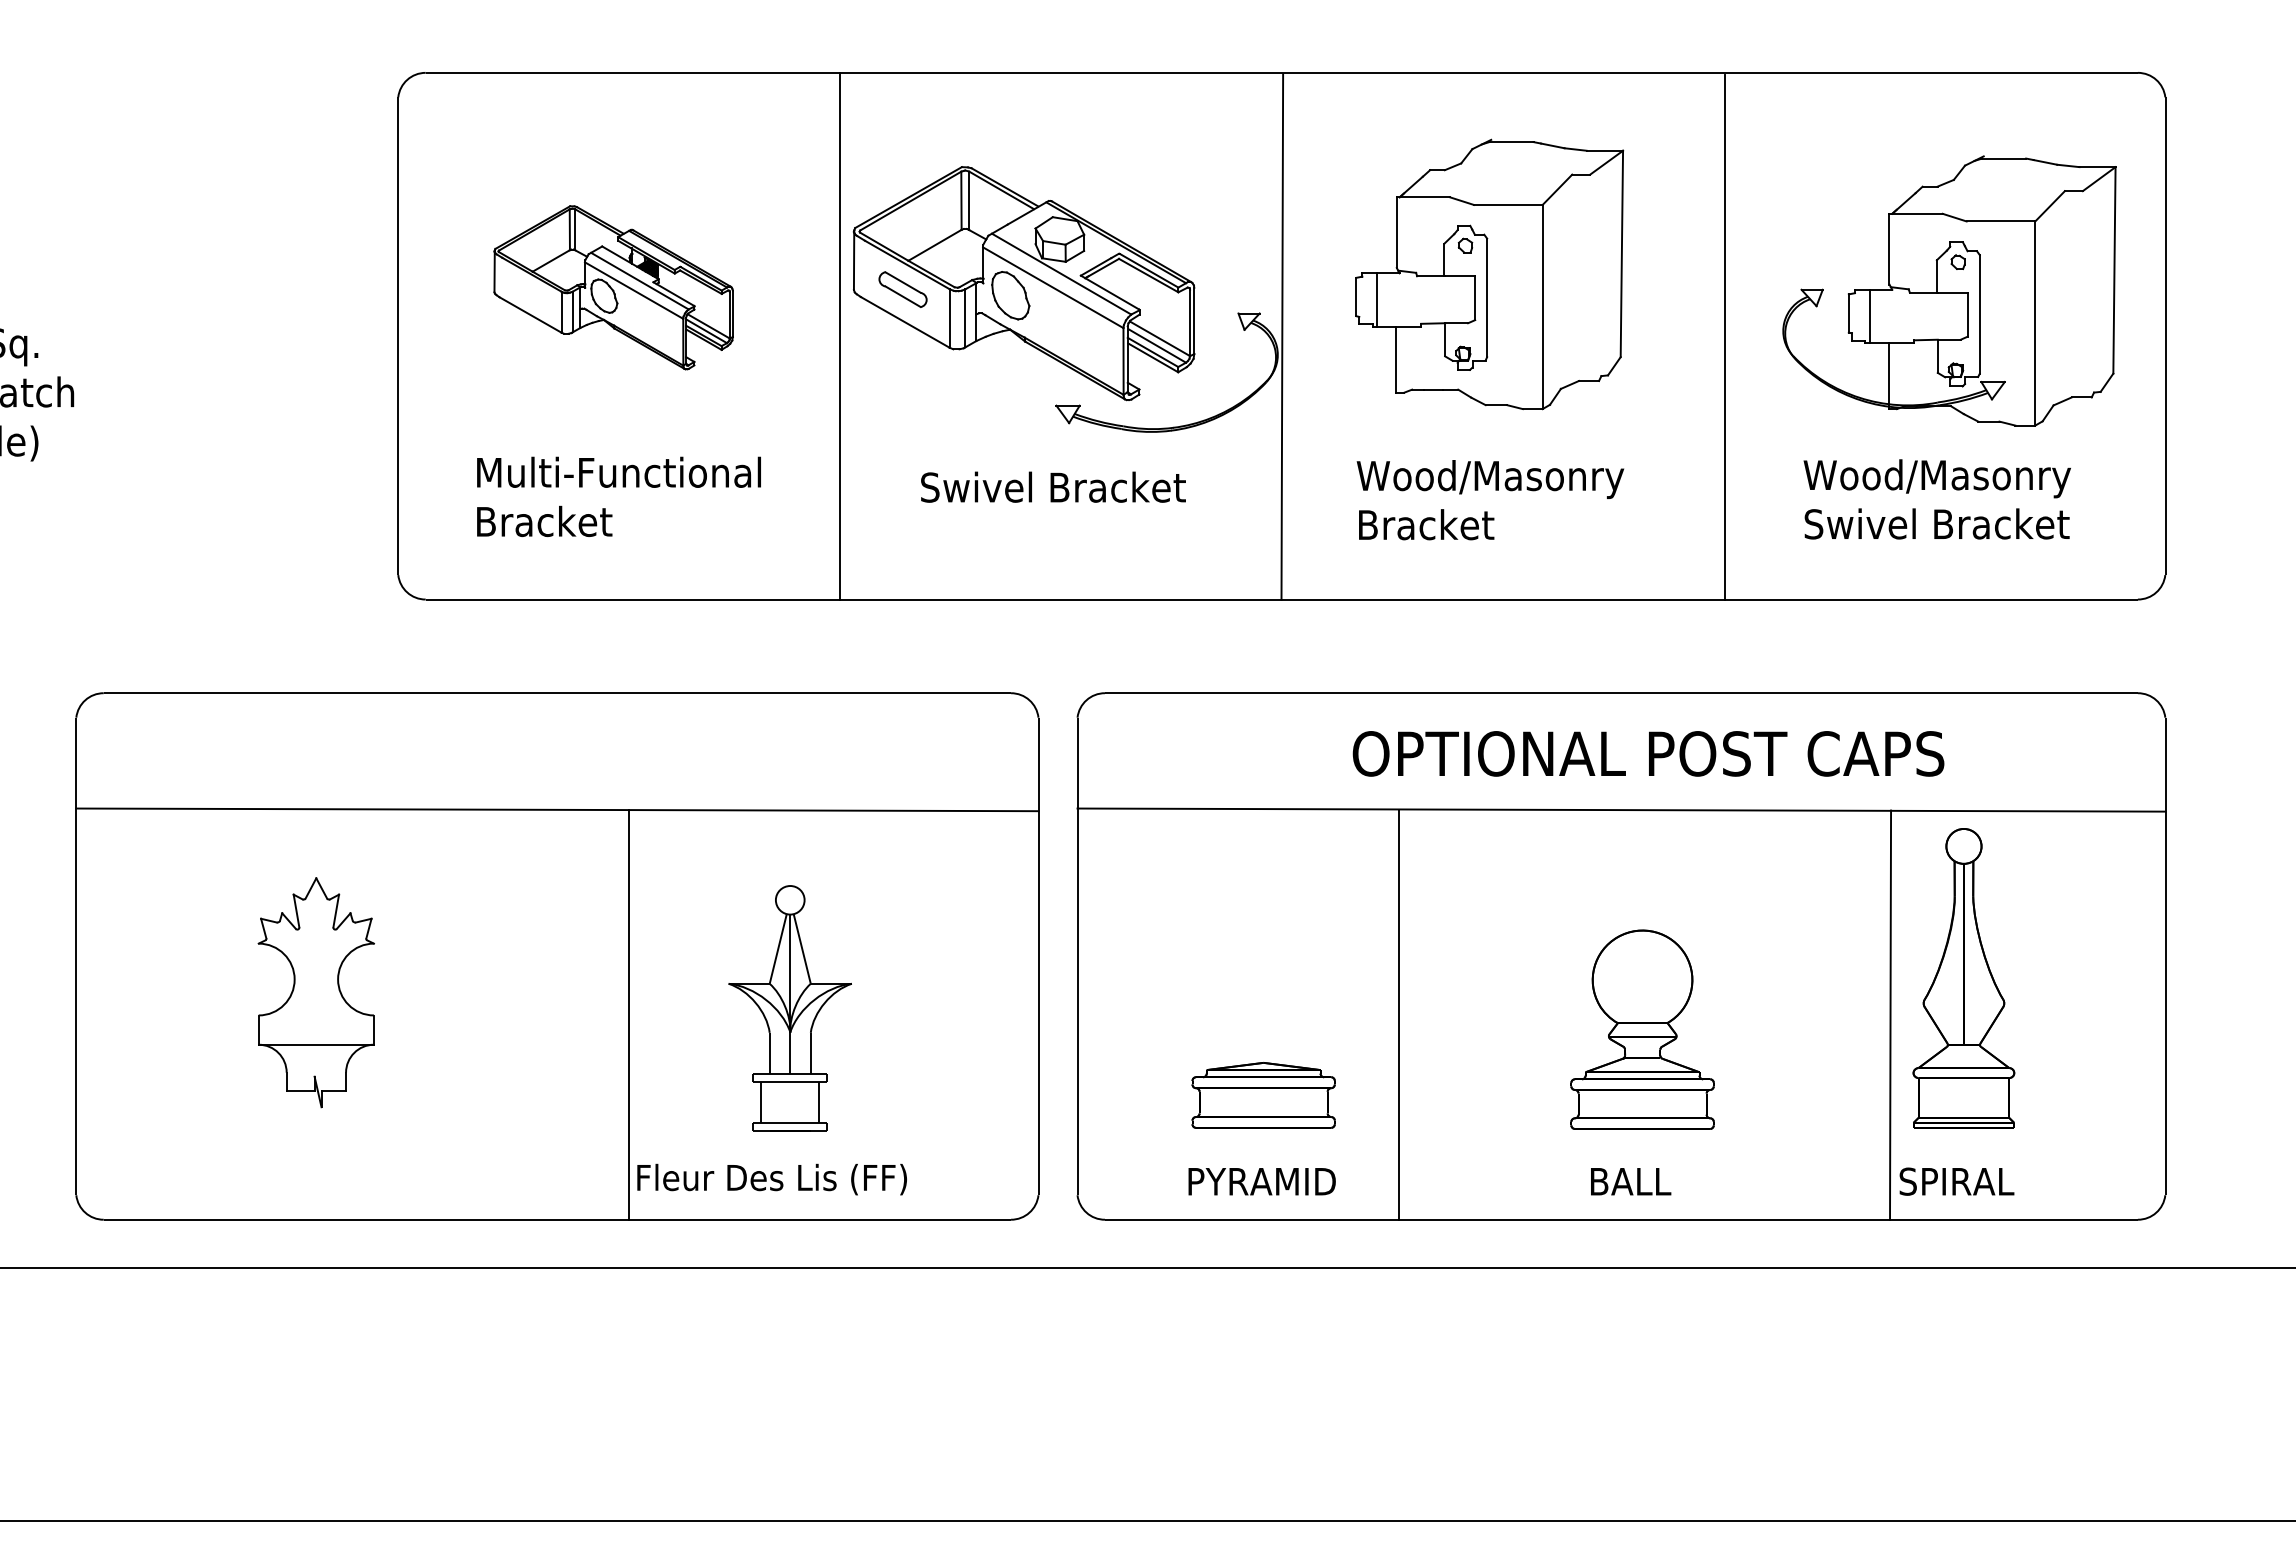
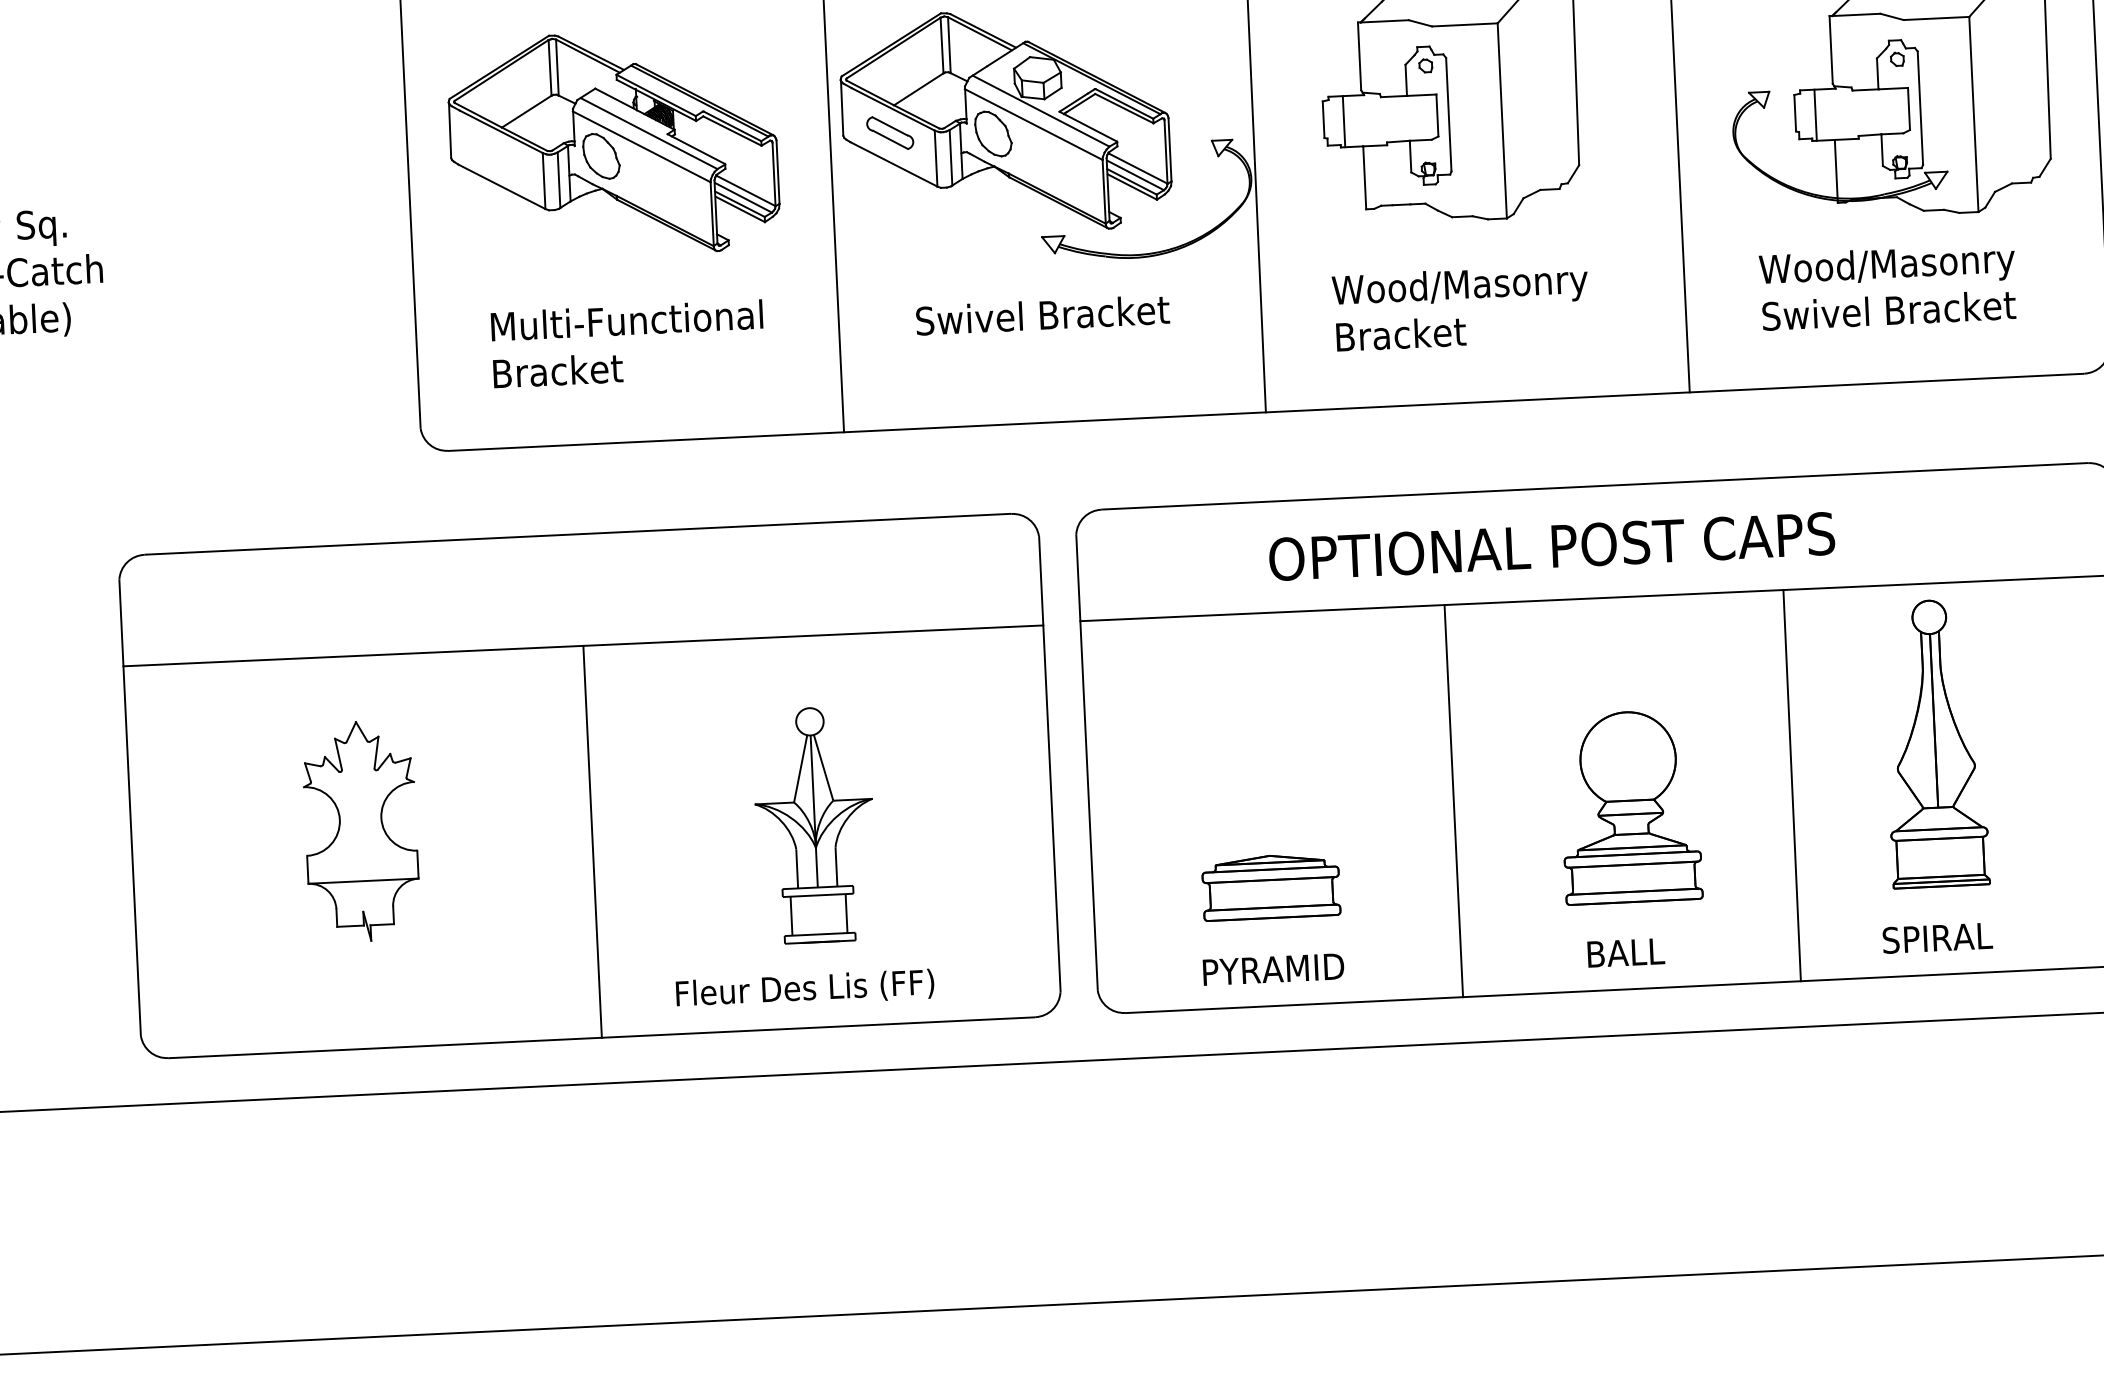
part: (613, 287) -> (613, 144), size x1.43
text: (1648, 753) -> (1551, 546), moved
line: (629, 1014) -> (592, 841), moved
line: (1398, 1014) -> (1453, 800), moved
line: (1890, 1014) -> (1792, 784), moved

